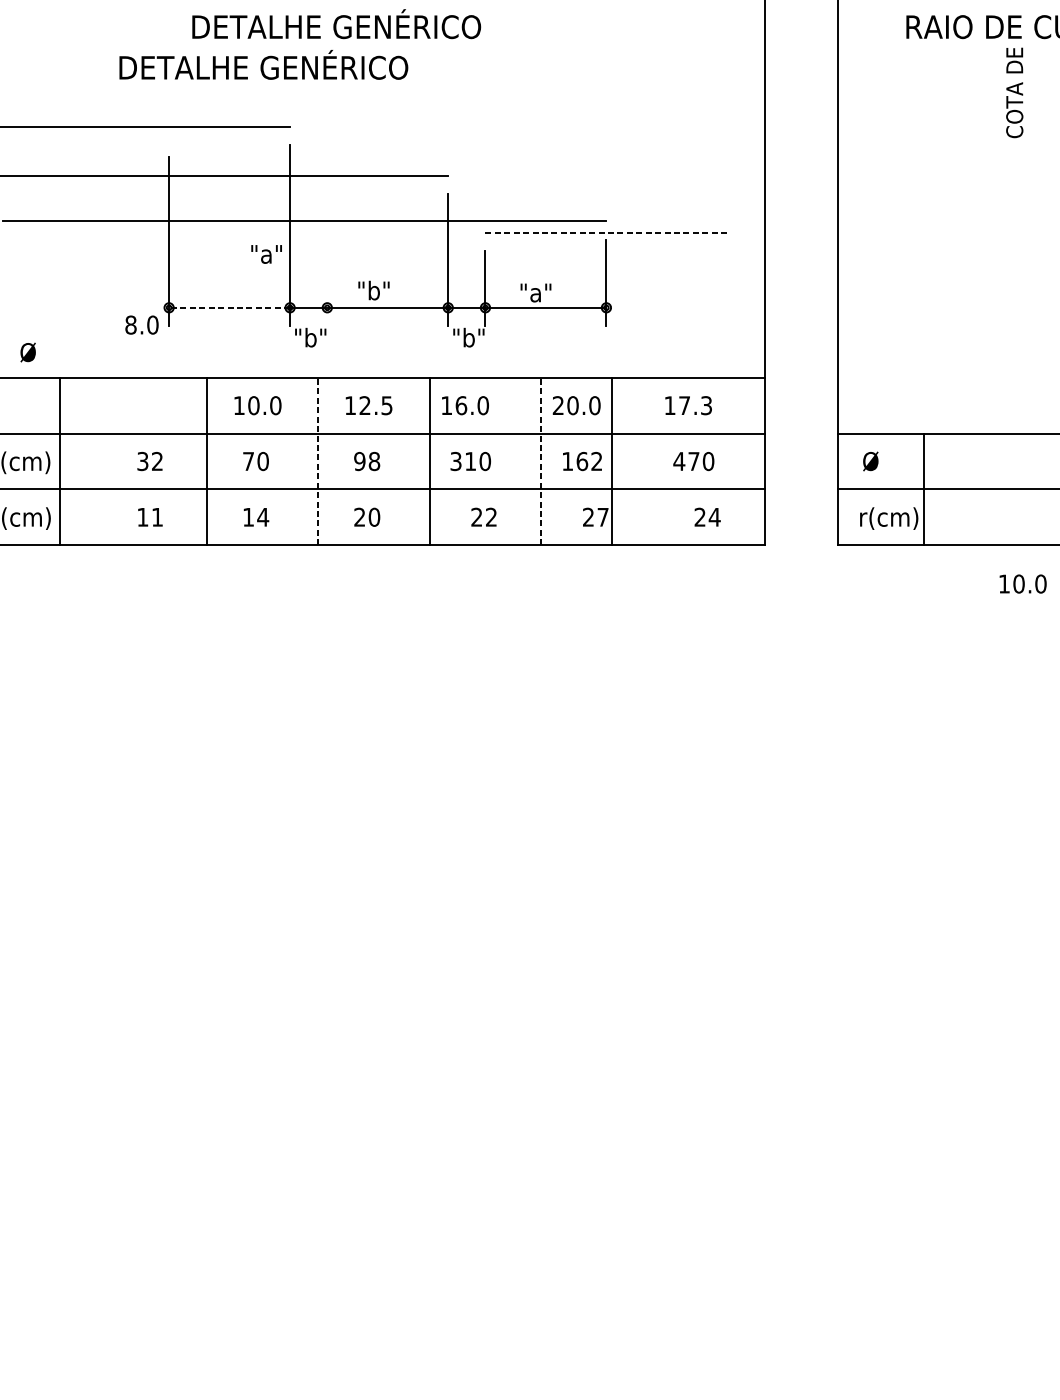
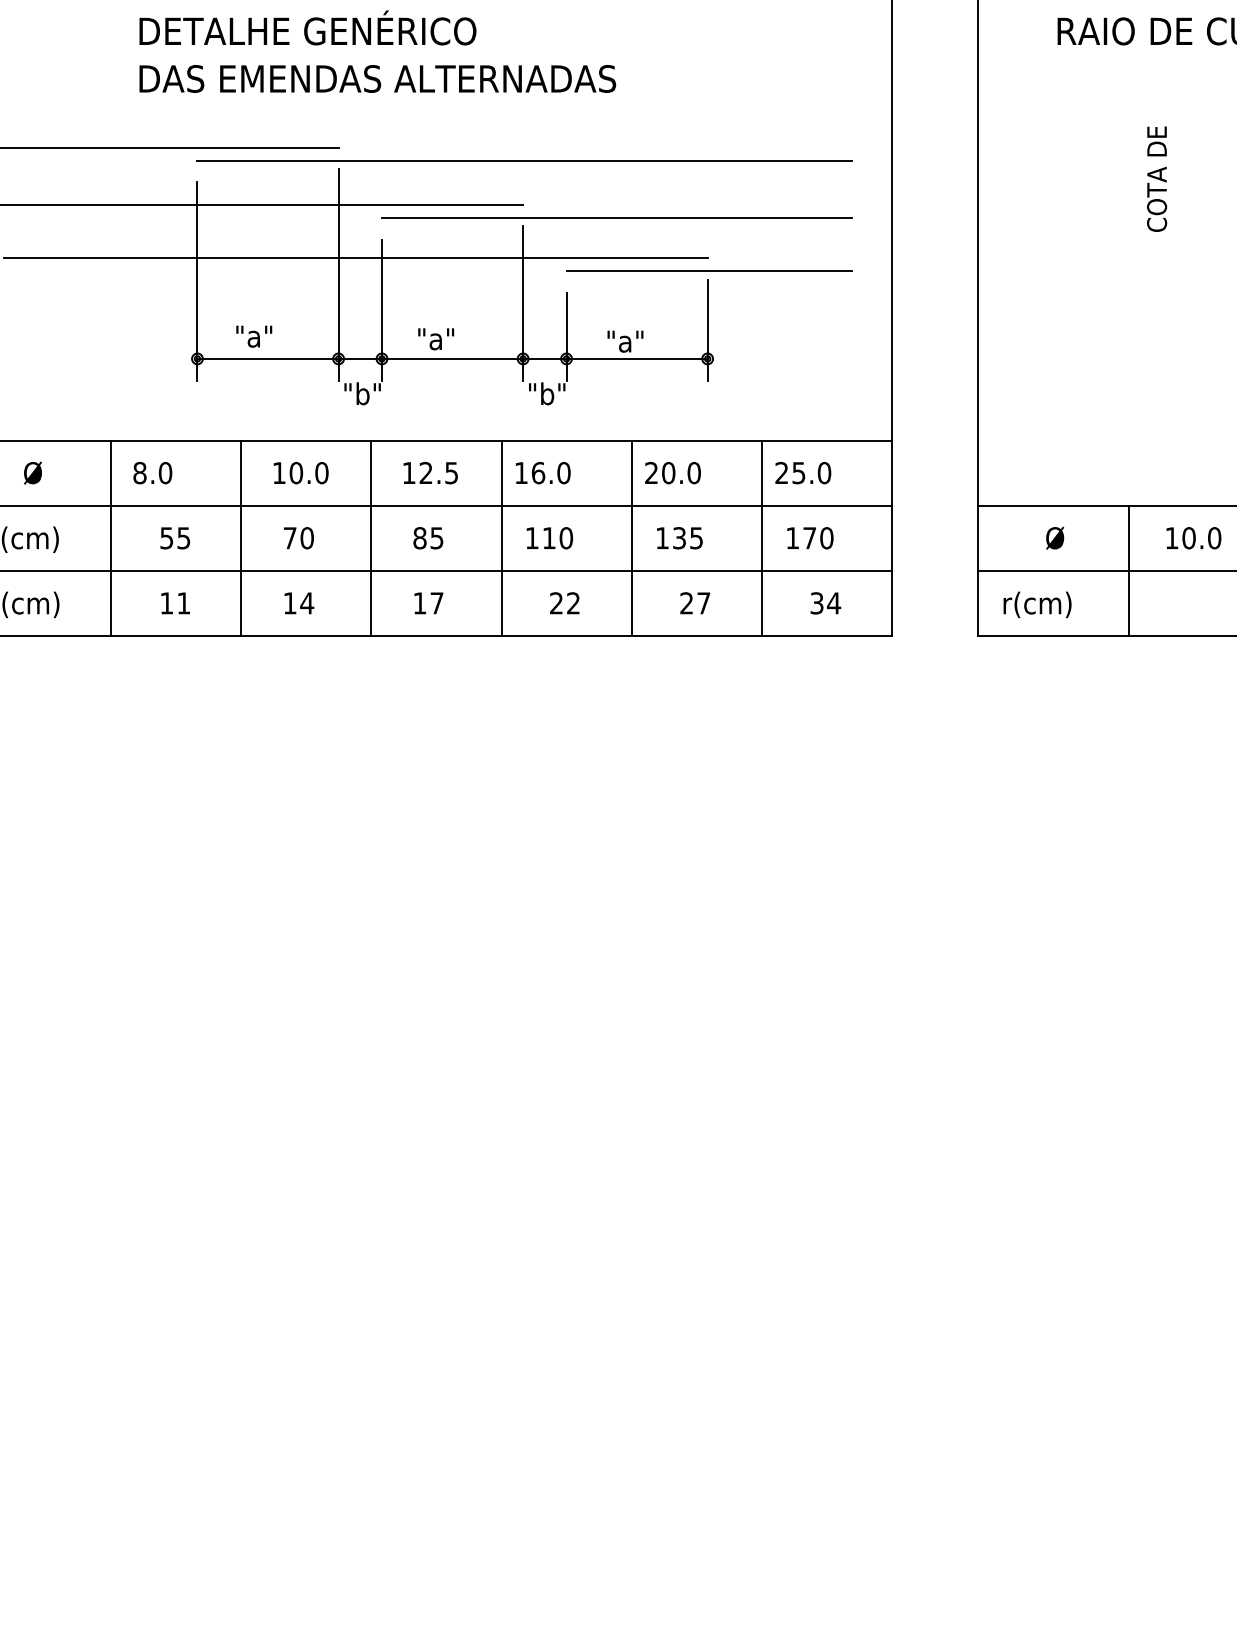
text: (336, 23) -> (307, 27), moved
text: (333, 64) -> (389, 75), DETALHE GENÉRICO -> DAS EMENDAS ALTERNADAS
text: (1015, 92) -> (1157, 178), moved
line: (449, 137) -> (524, 160), added
line: (528, 186) -> (616, 217), added
line: (607, 232) -> (709, 271), dashed -> solid
text: (266, 254) -> (254, 336), moved
line: (327, 265) -> (382, 309), added
text: (378, 290) -> (441, 338), "b" -> "a"
line: (230, 307) -> (268, 358), dashed -> solid
text: (141, 325) -> (152, 473), moved
text: (27, 352) -> (32, 472), moved
text: (688, 405) -> (803, 472), 17.3 -> 25.0
line: (59, 460) -> (110, 537), moved
line: (612, 460) -> (762, 537), moved
text: (871, 460) -> (1055, 537), moved
text: (150, 461) -> (175, 538), 32 -> 55
line: (318, 461) -> (371, 538), dashed -> solid
text: (367, 461) -> (428, 538), 98 -> 85
text: (455, 461) -> (531, 538), 310 -> 110
line: (541, 461) -> (631, 538), dashed -> solid
text: (589, 461) -> (687, 538), 162 -> 135
text: (679, 461) -> (792, 538), 470 -> 170
line: (923, 489) -> (1128, 570), moved
text: (367, 517) -> (428, 603), 20 -> 17
text: (699, 517) -> (816, 603), 24 -> 34
text: (1022, 584) -> (1193, 538), moved

